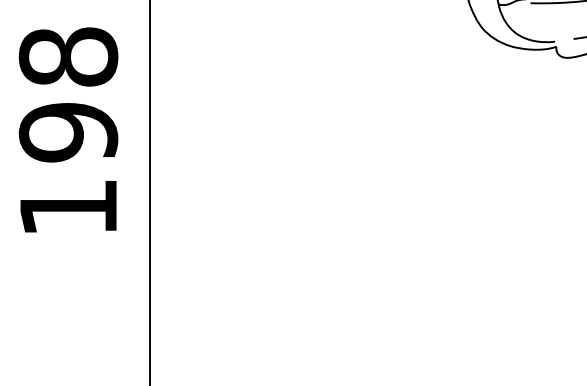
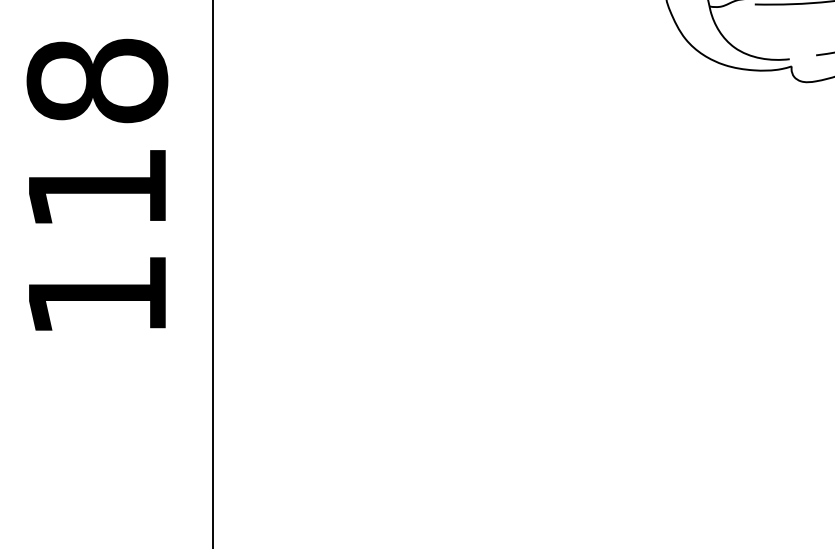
text: (68, 132) -> (97, 188), 198 -> 118

